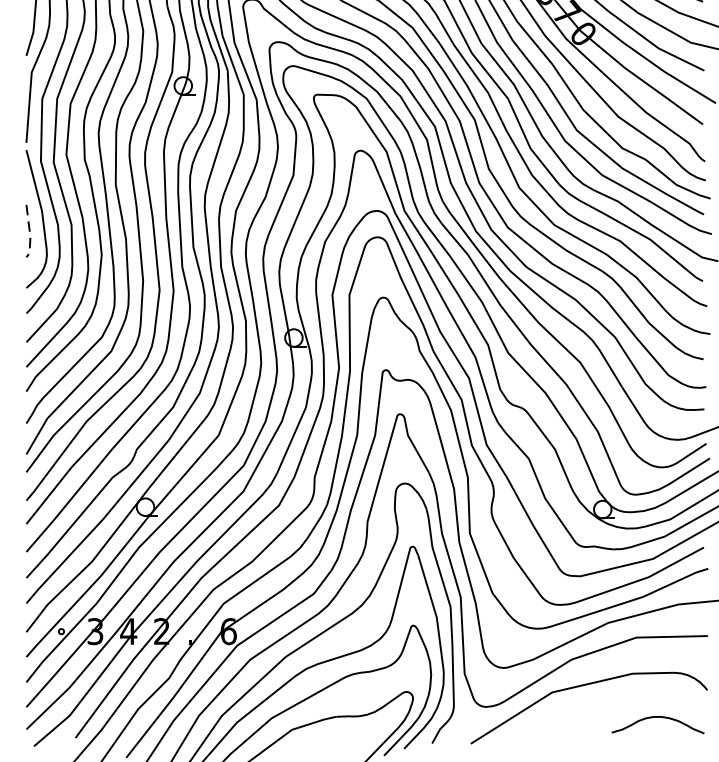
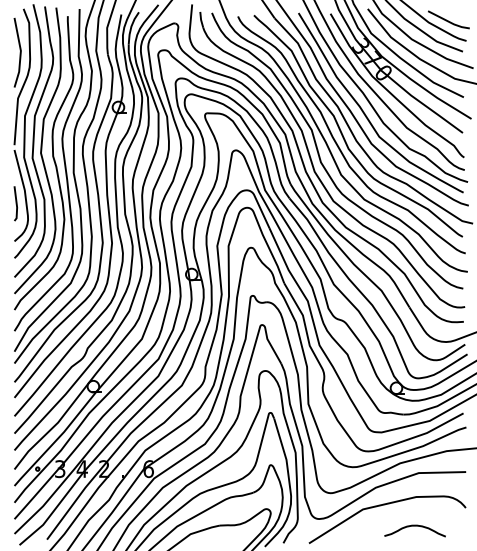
line: (29, 233) -> (16, 205), dashed -> solid
curve: (657, 718) -> (414, 526), moved

